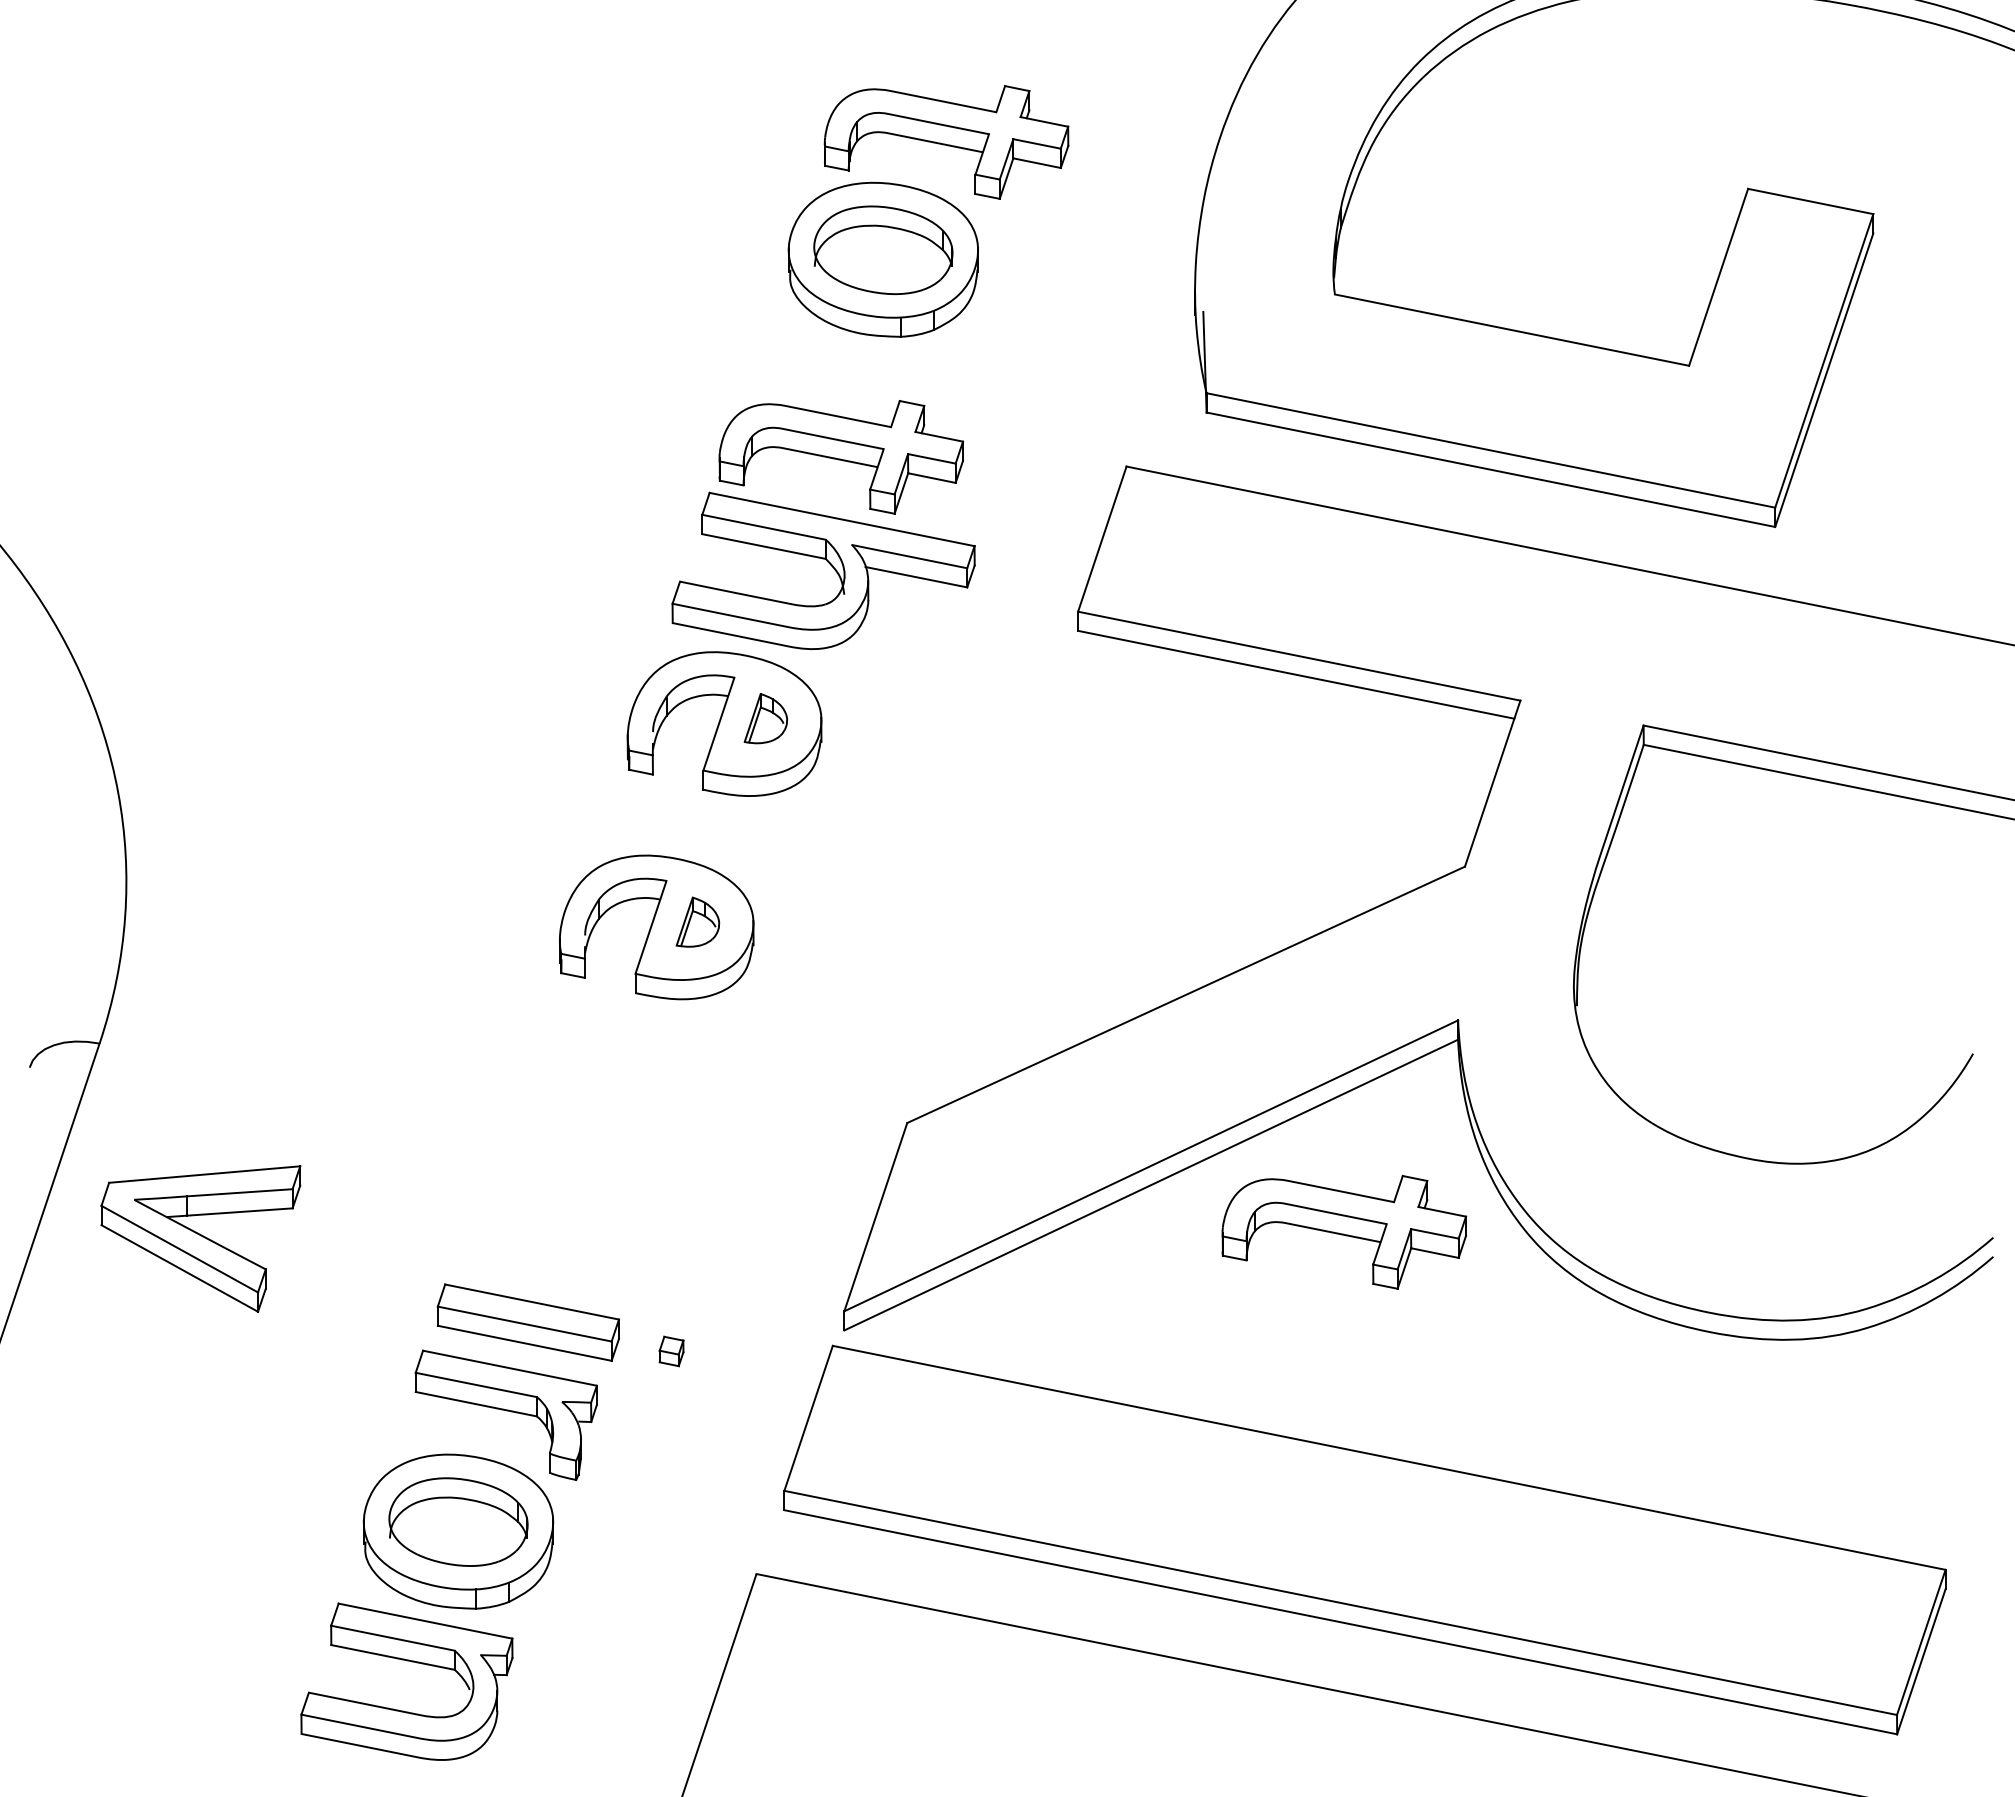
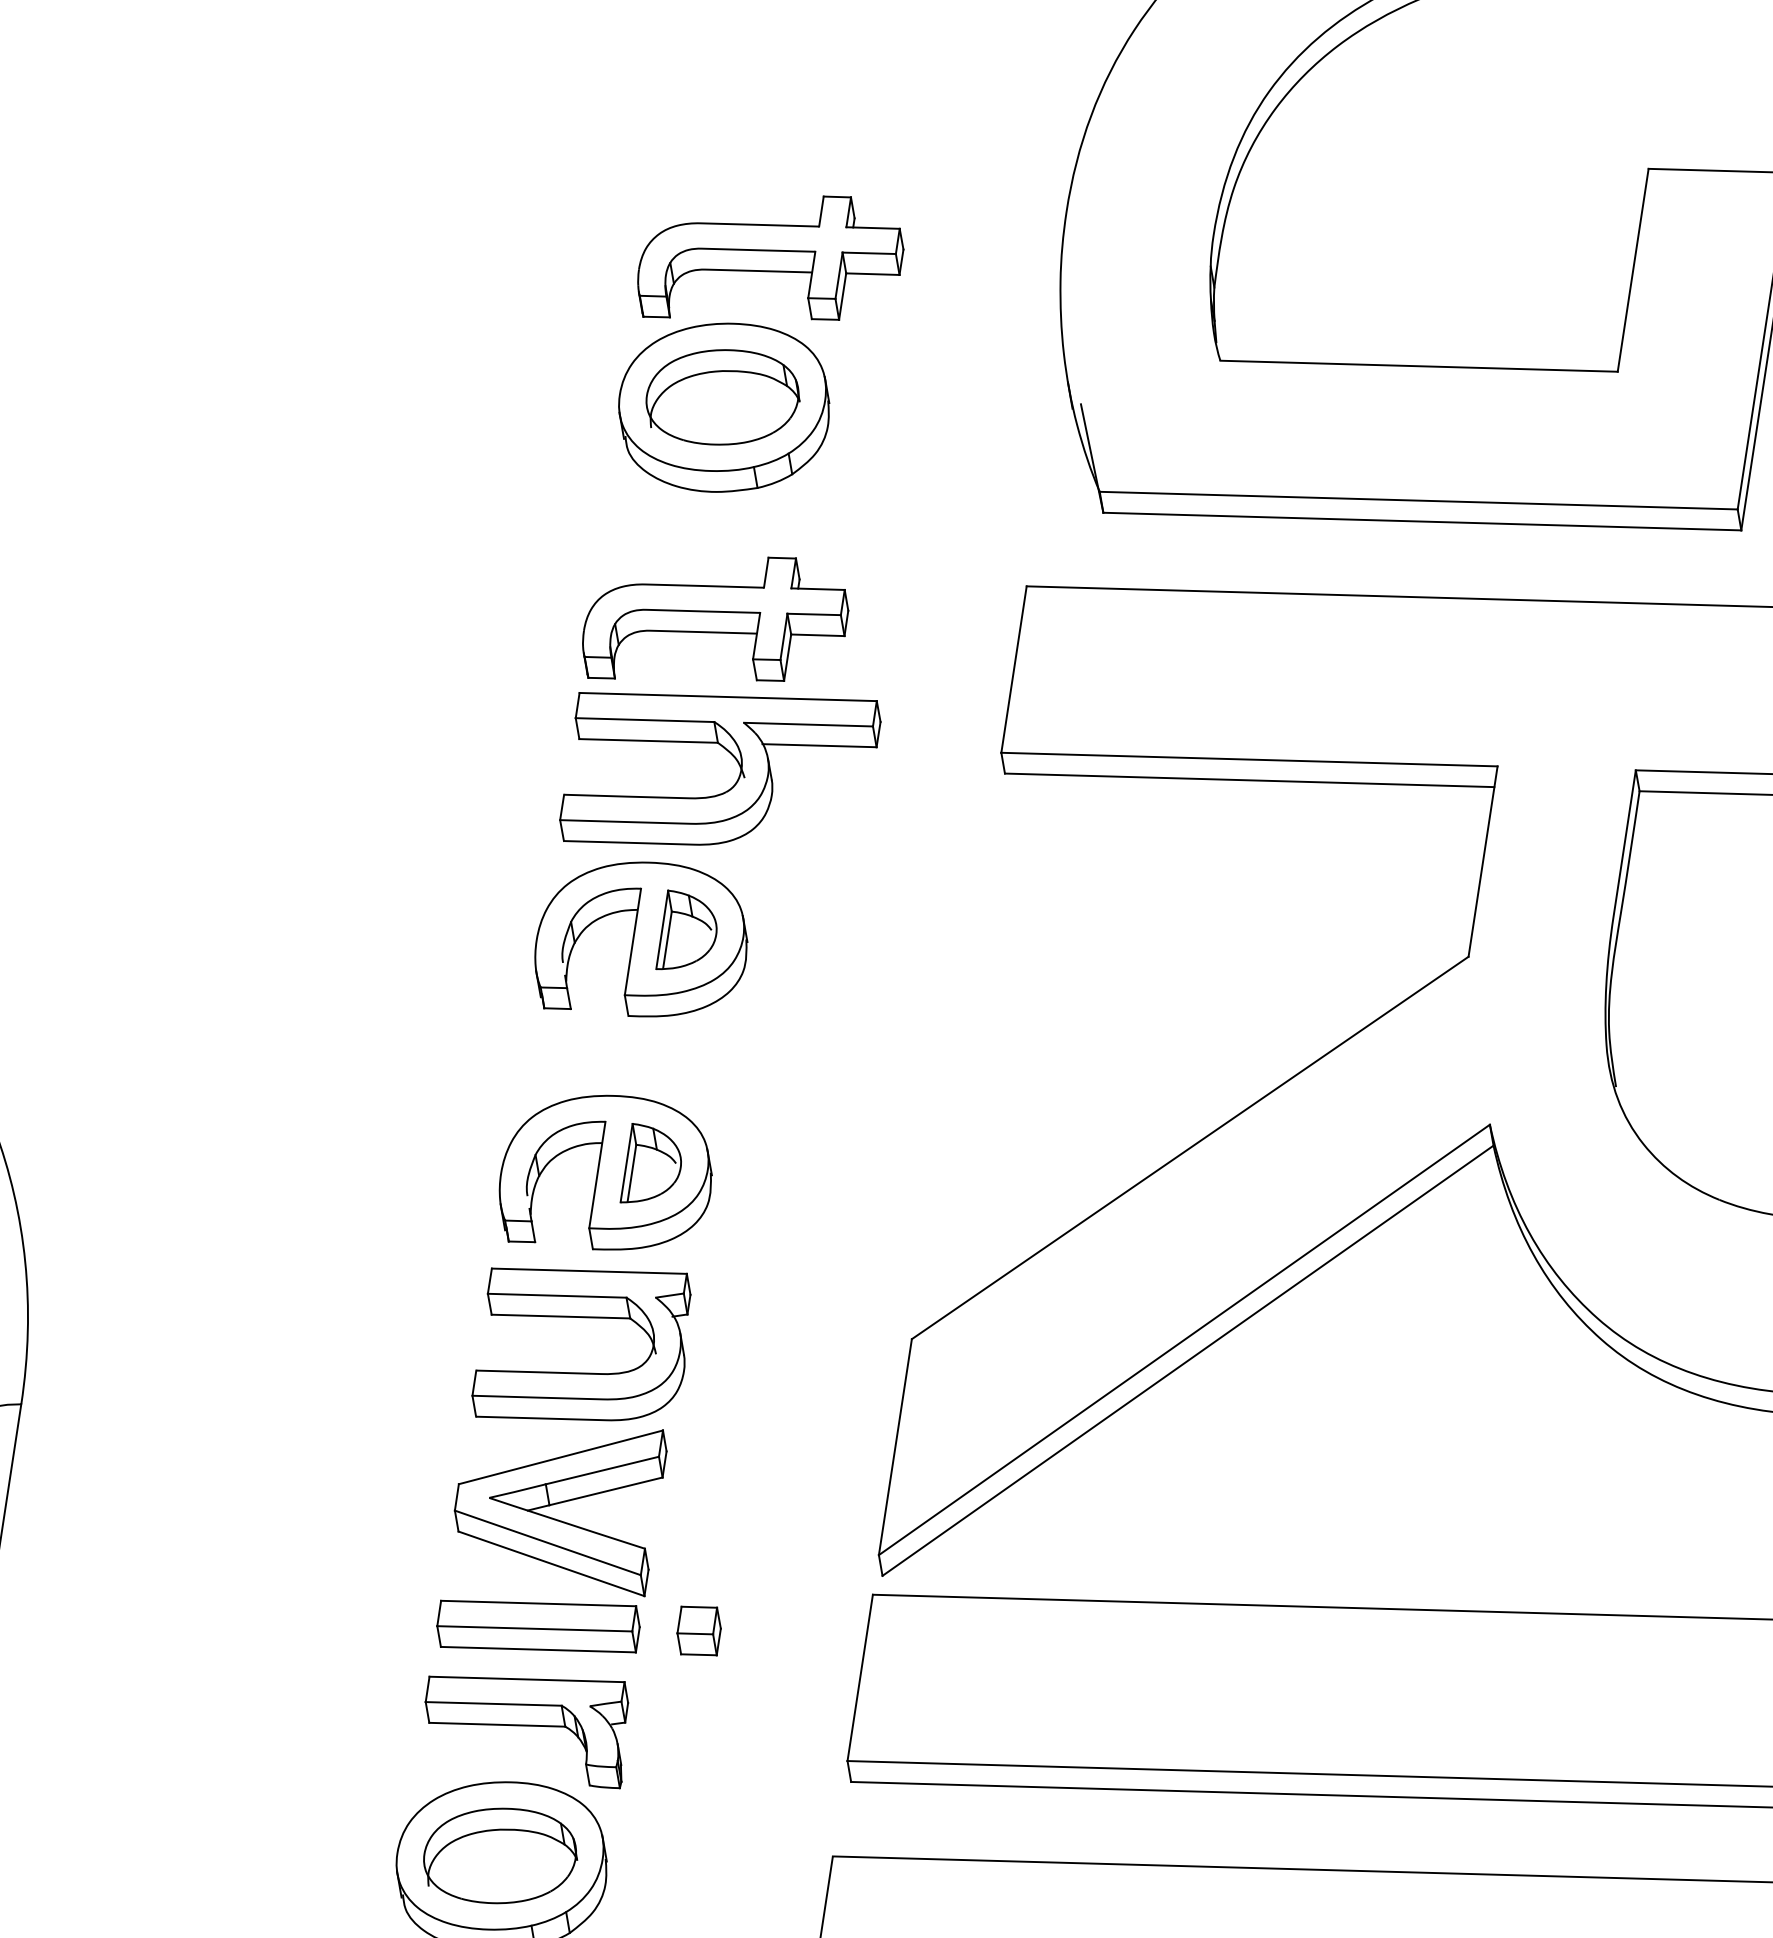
part: (765, 718) -> (682, 927), size x1.43
part: (697, 922) -> (646, 1161), size x1.43
part: (615, 1053) -> (582, 1318), added
part: (1344, 1231) -> (1406, 1374), removed
part: (200, 1238) -> (568, 1527), moved
part: (671, 1351) -> (699, 1631), size x1.67

